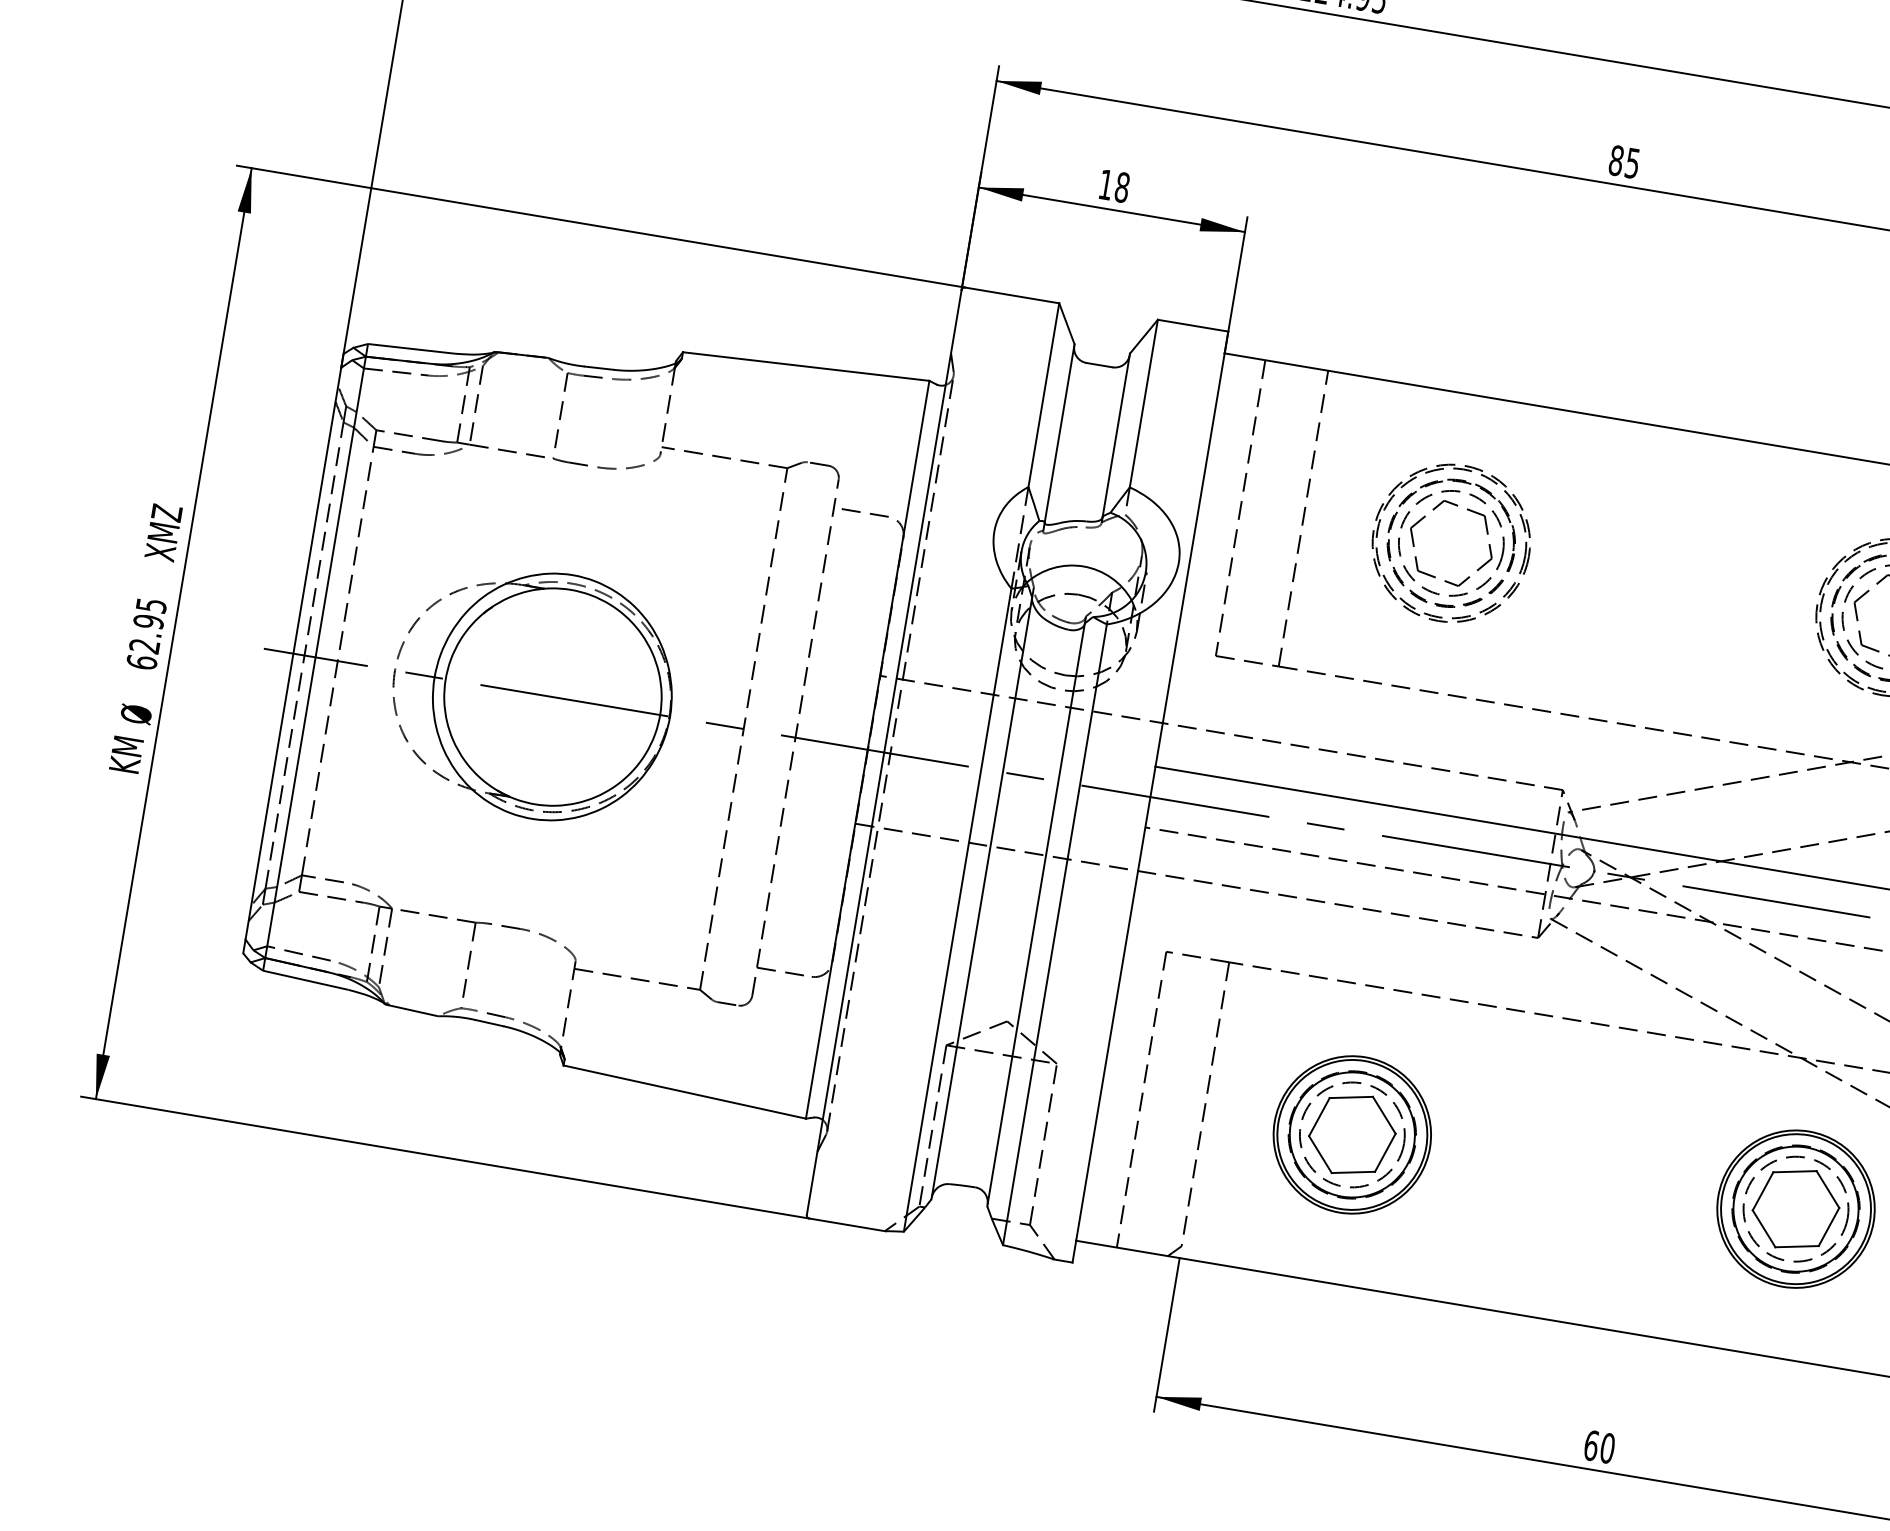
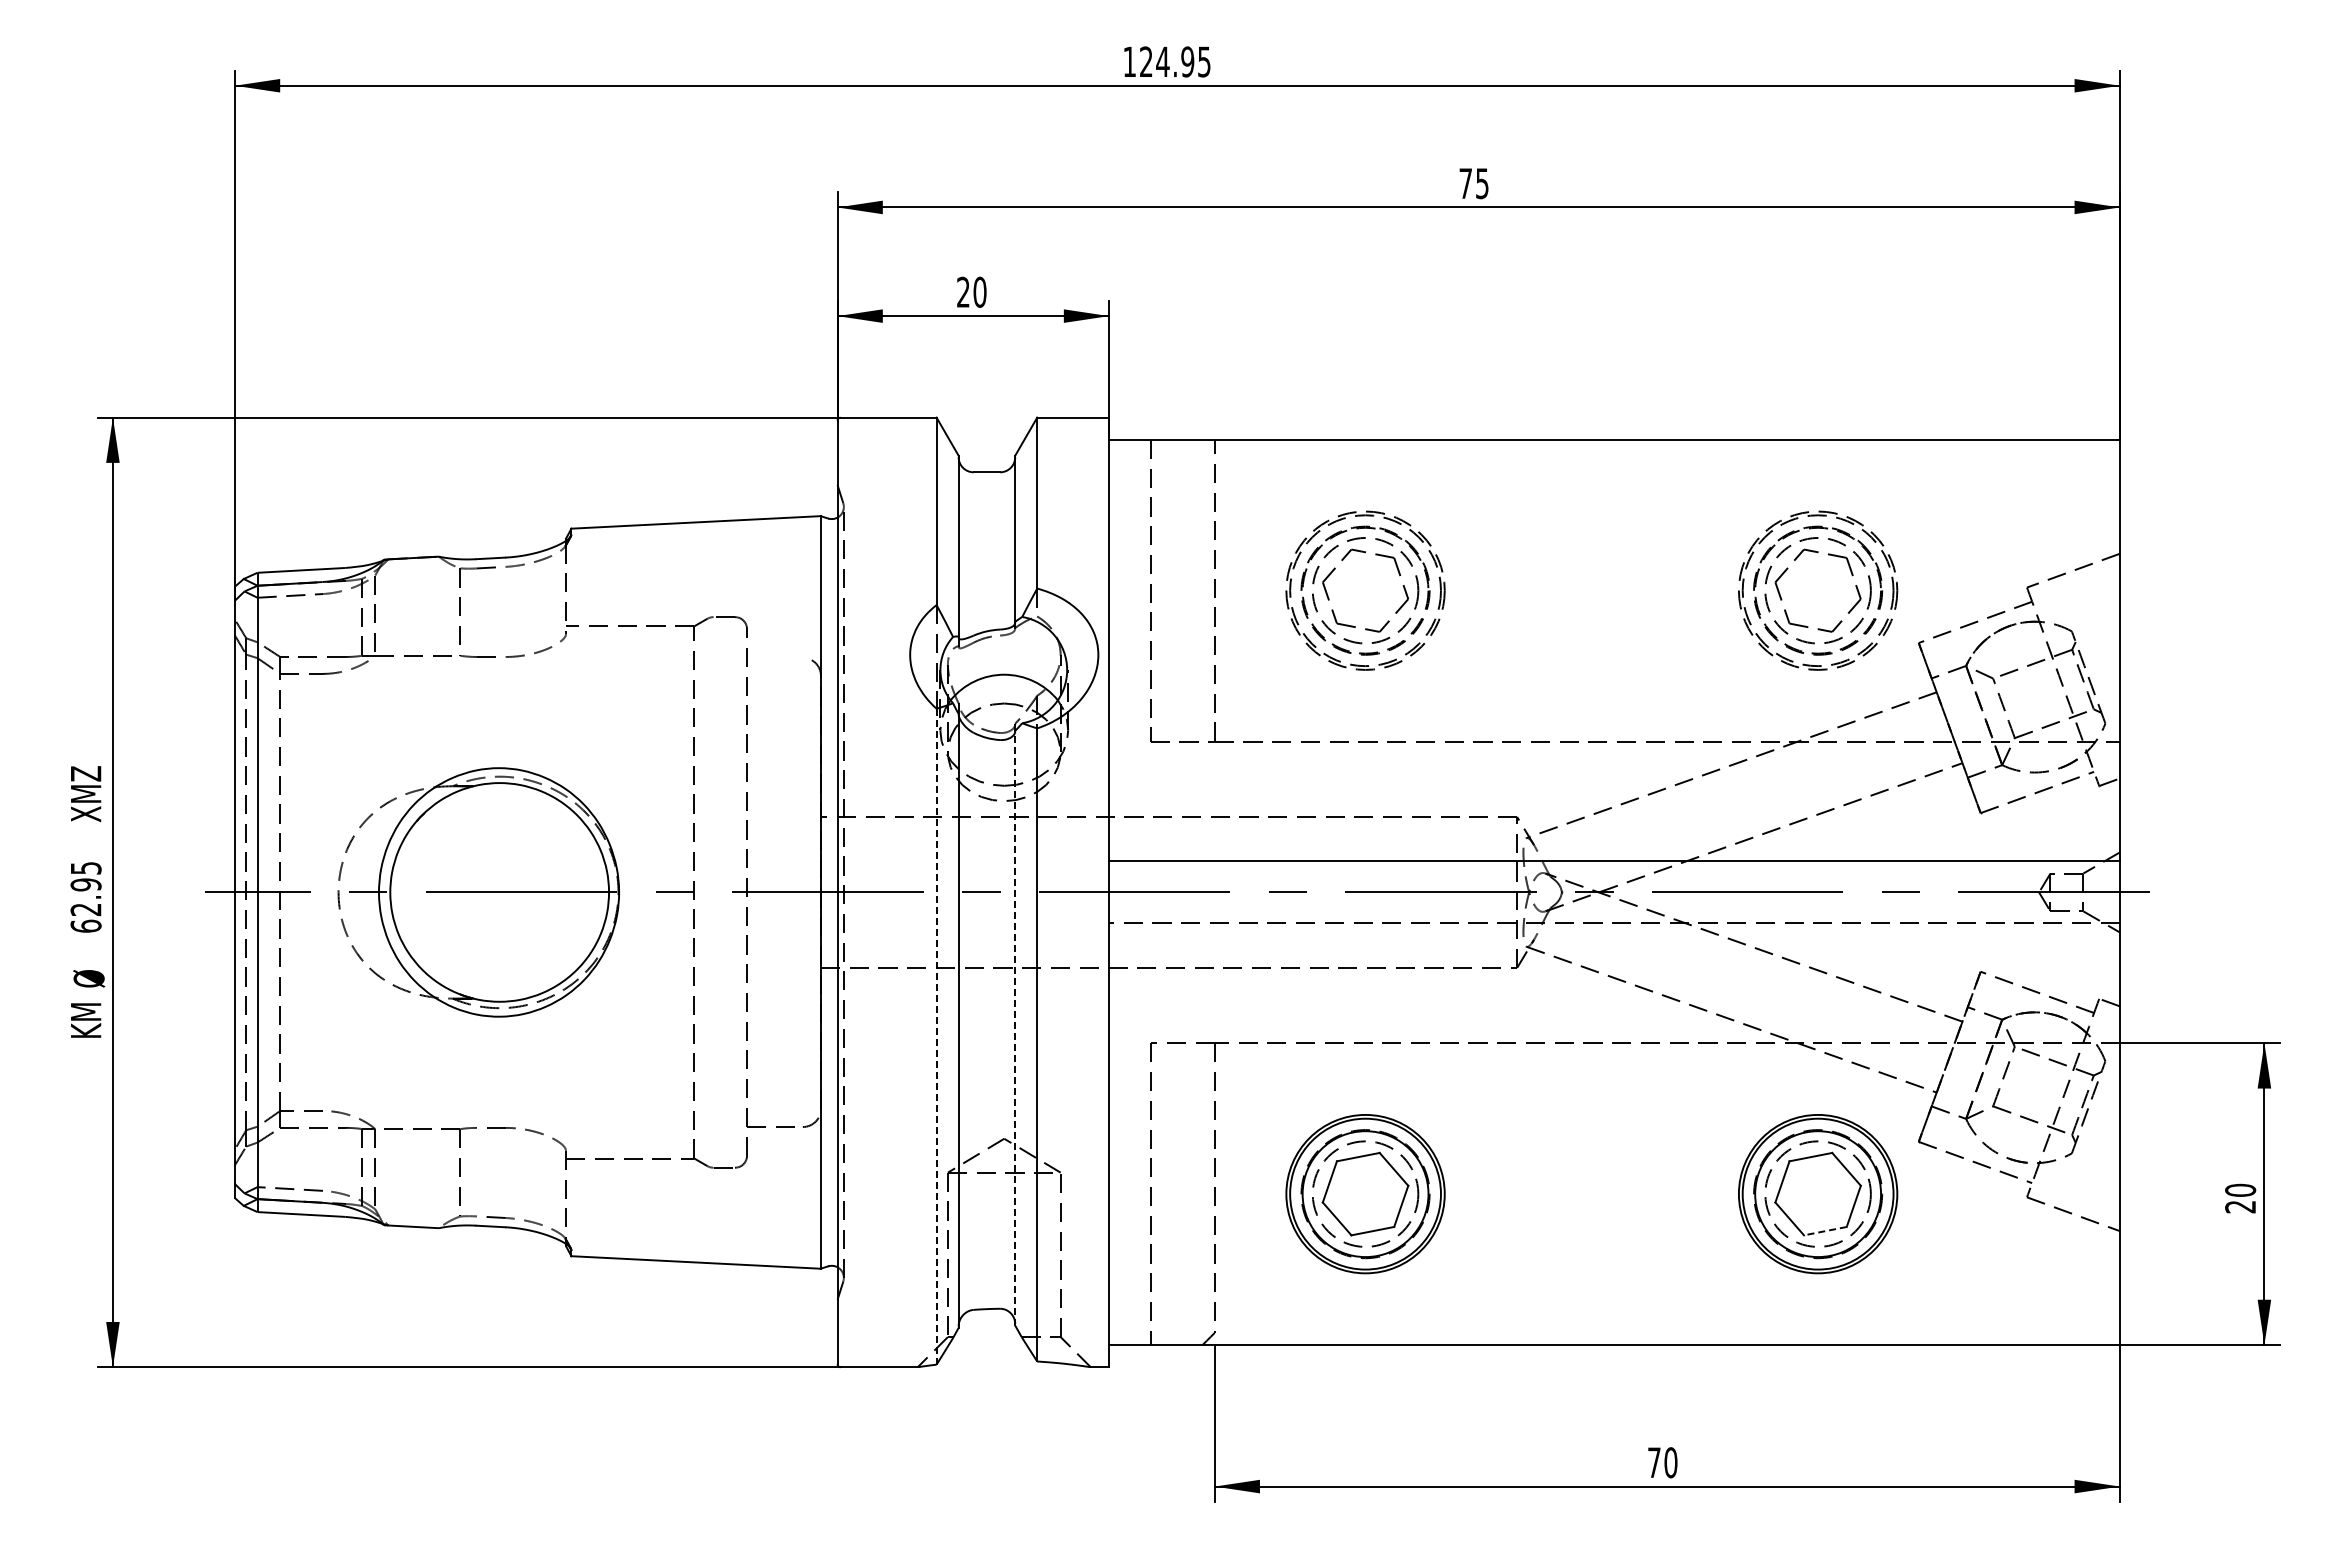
text: (1616, 160) -> (1465, 183), 85 -> 75
text: (1114, 185) -> (971, 291), 18 -> 20
line: (859, 511) -> (773, 657), removed
line: (957, 909) -> (936, 1036), solid -> dashed
line: (1036, 914) -> (1015, 1027), solid -> dashed
line: (1797, 1247) -> (1825, 1231), solid -> dashed
text: (1591, 1445) -> (1654, 1462), 60 -> 70

